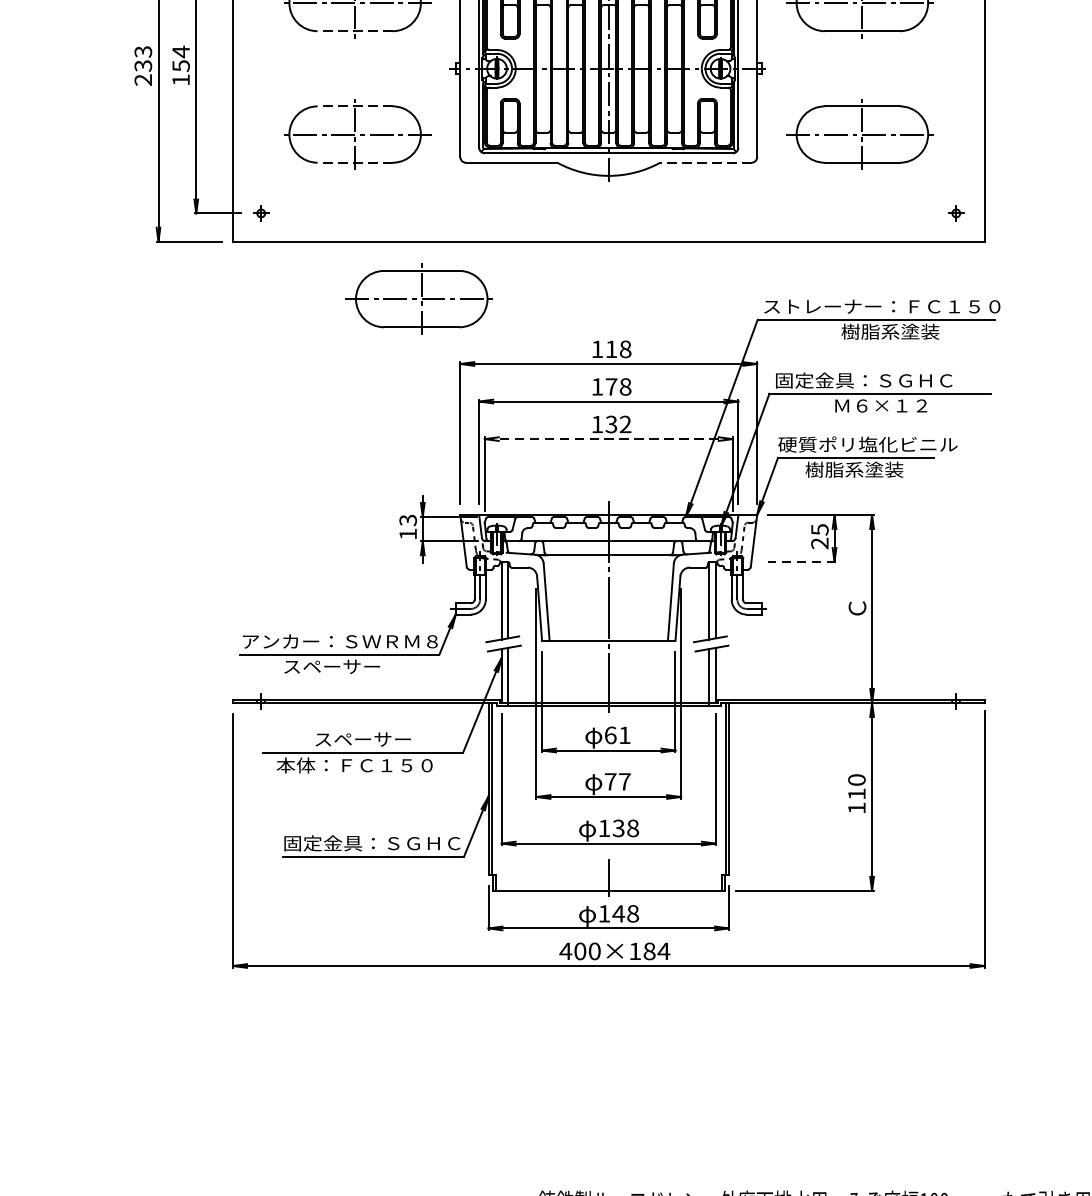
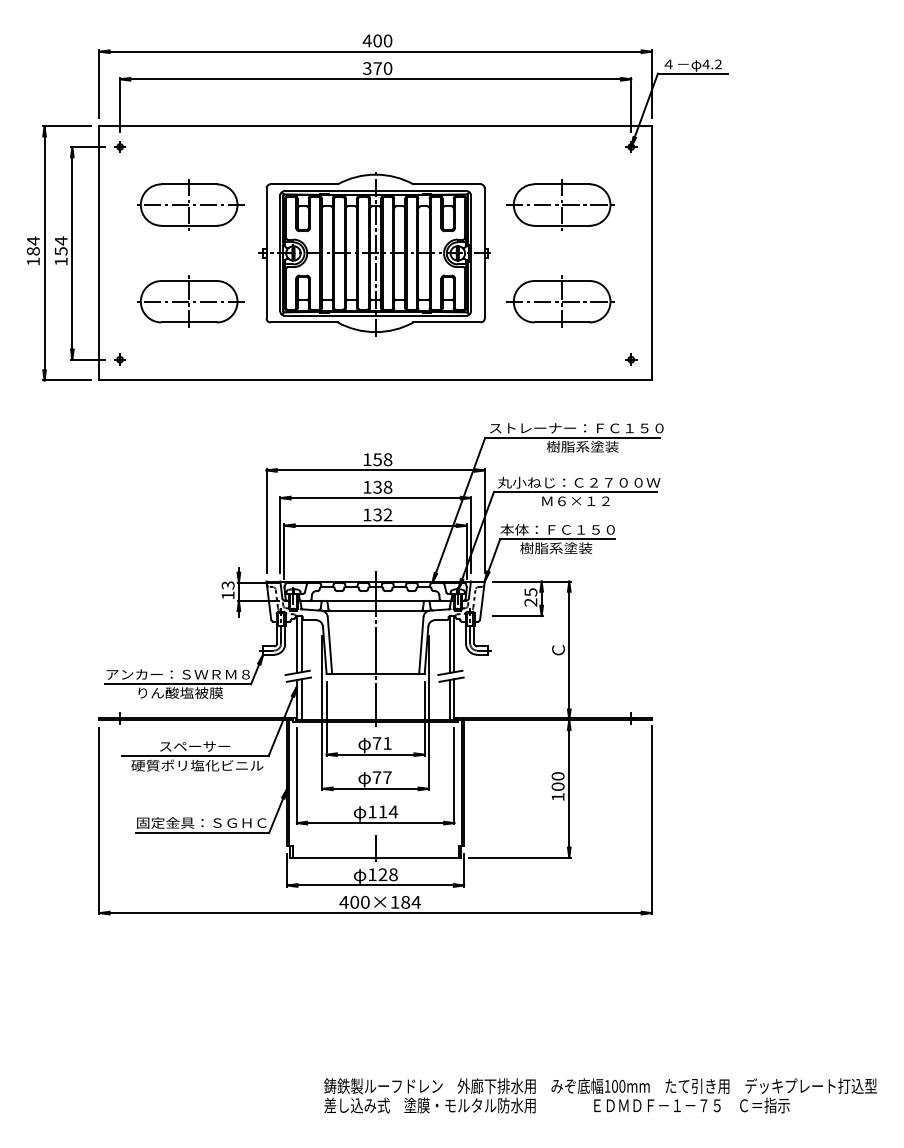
line: (355, 30) -> (189, 225), dashed -> solid
text: (143, 64) -> (33, 250), 233 -> 184
line: (355, 107) -> (189, 281), dashed -> solid
line: (355, 162) -> (189, 322), dashed -> solid
line: (706, 162) -> (447, 322), dashed -> solid
part: (419, 298) -> (236, 422), removed
text: (611, 349) -> (377, 459), 118 -> 158
text: (886, 380) -> (579, 482), 固定金具：ＳＧＨＣ -> 丸小ねじ：Ｃ２７００Ｗ
text: (611, 385) -> (377, 486), 178 -> 138
line: (609, 438) -> (376, 525), dashed -> solid
text: (866, 444) -> (565, 529), 硬質ポリ塩化ビニル -> 本体：ＦＣ１５０
line: (801, 562) -> (517, 616), dashed -> solid
text: (342, 665) -> (179, 692), スペーサー -> りん酸塩被膜
text: (609, 735) -> (376, 743), 61 -> 71
text: (366, 765) -> (197, 765), 本体：ＦＣ１５０ -> 硬質ポリ塩化ビニル
text: (856, 793) -> (557, 786), 110 -> 100
text: (626, 827) -> (388, 811), 138 -> 114
text: (618, 913) -> (382, 874), 148 -> 128

